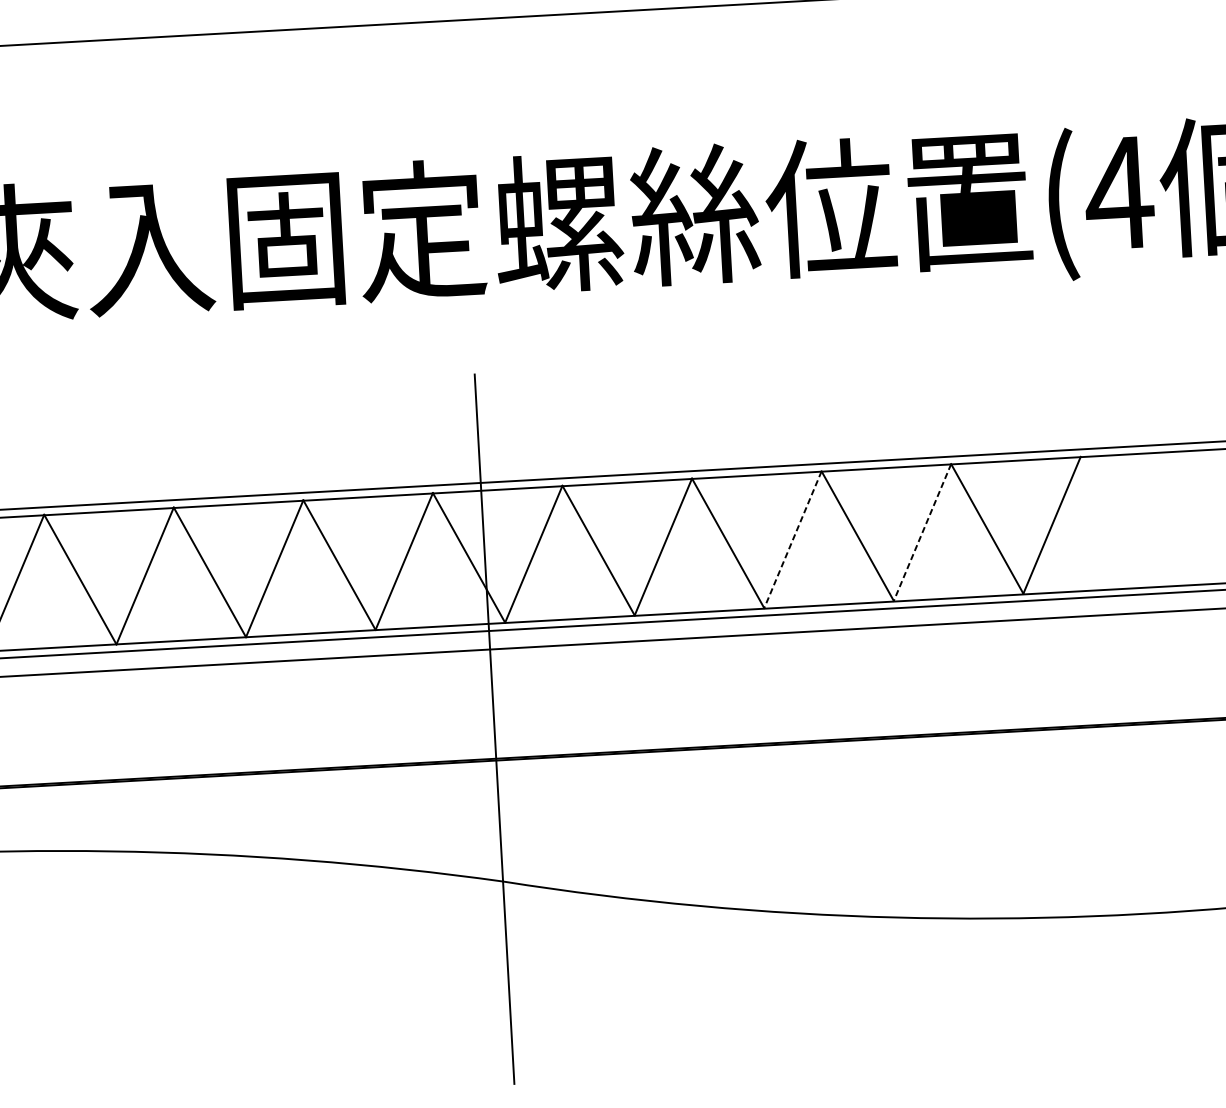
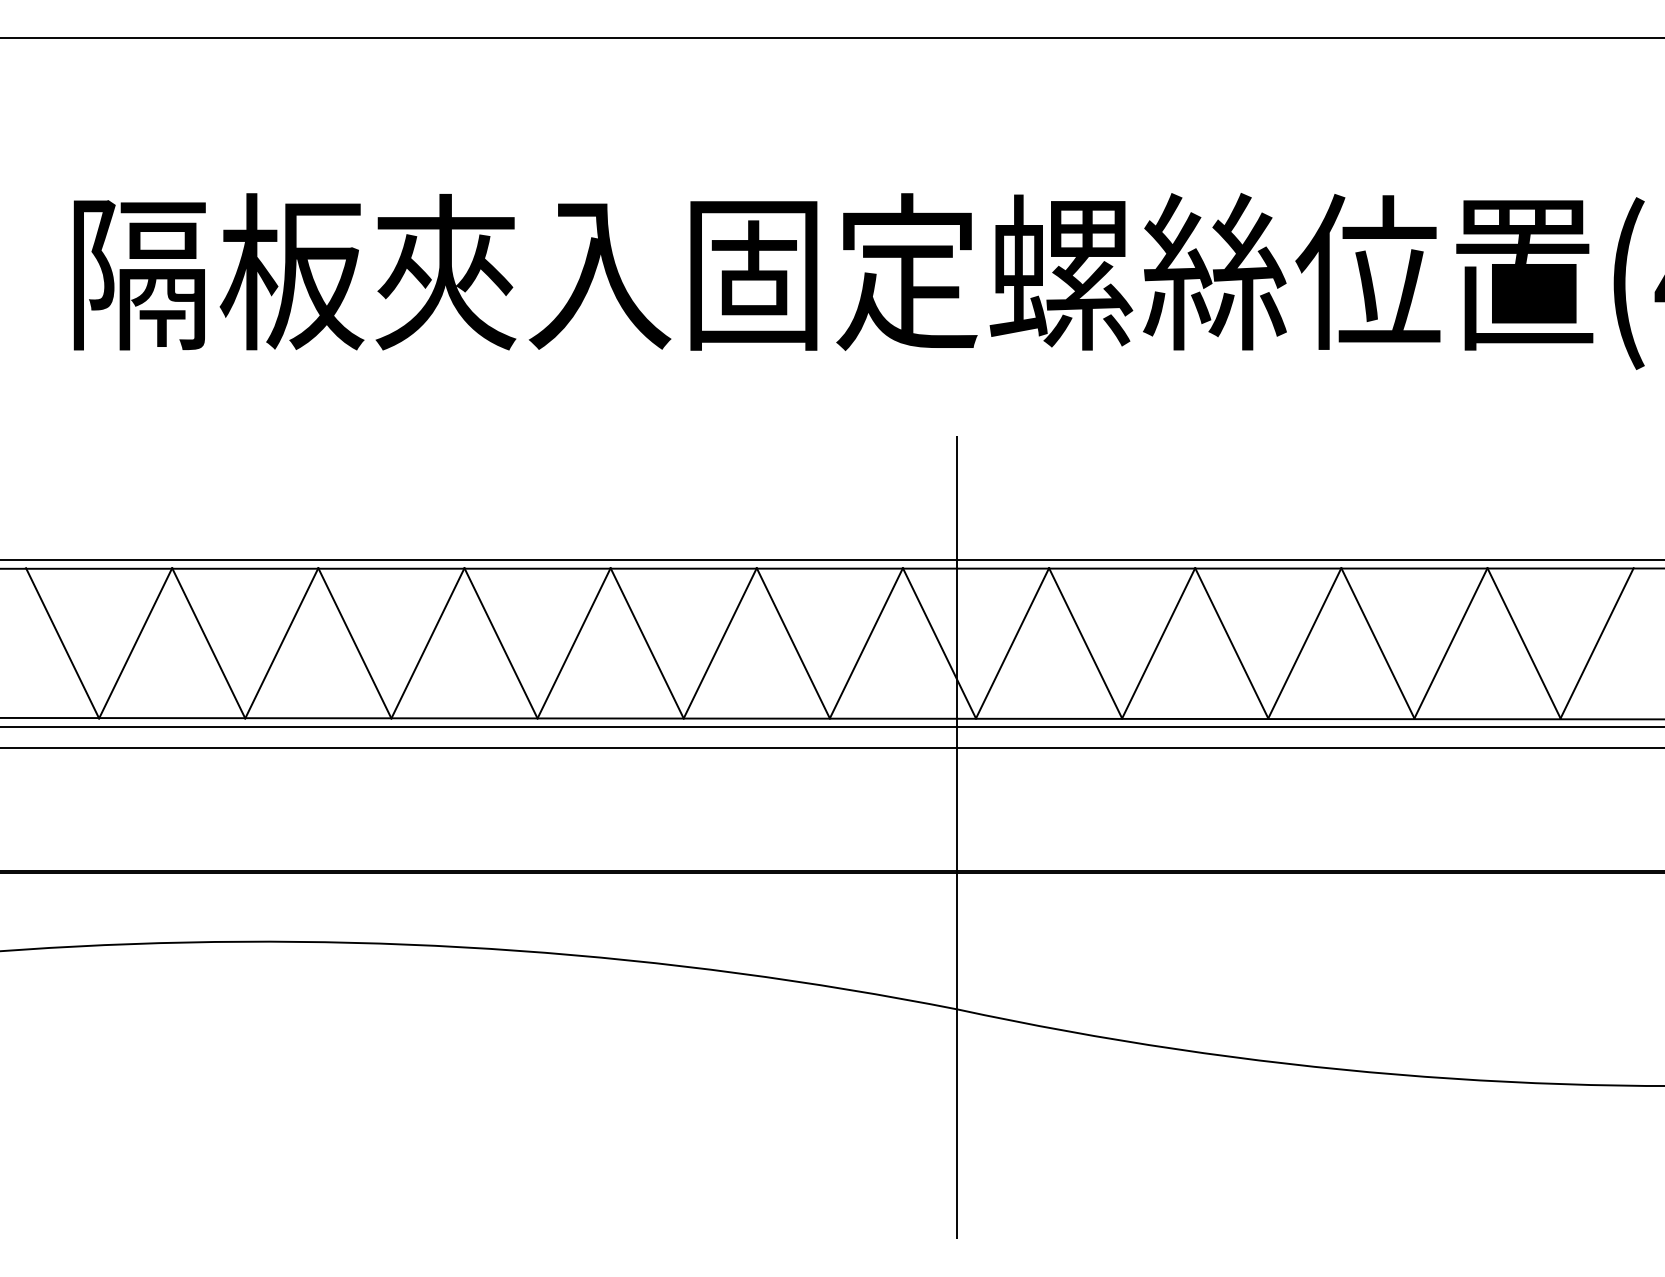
line: (922, 532) -> (1450, 643), dashed -> solid
line: (792, 539) -> (1304, 643), dashed -> solid

